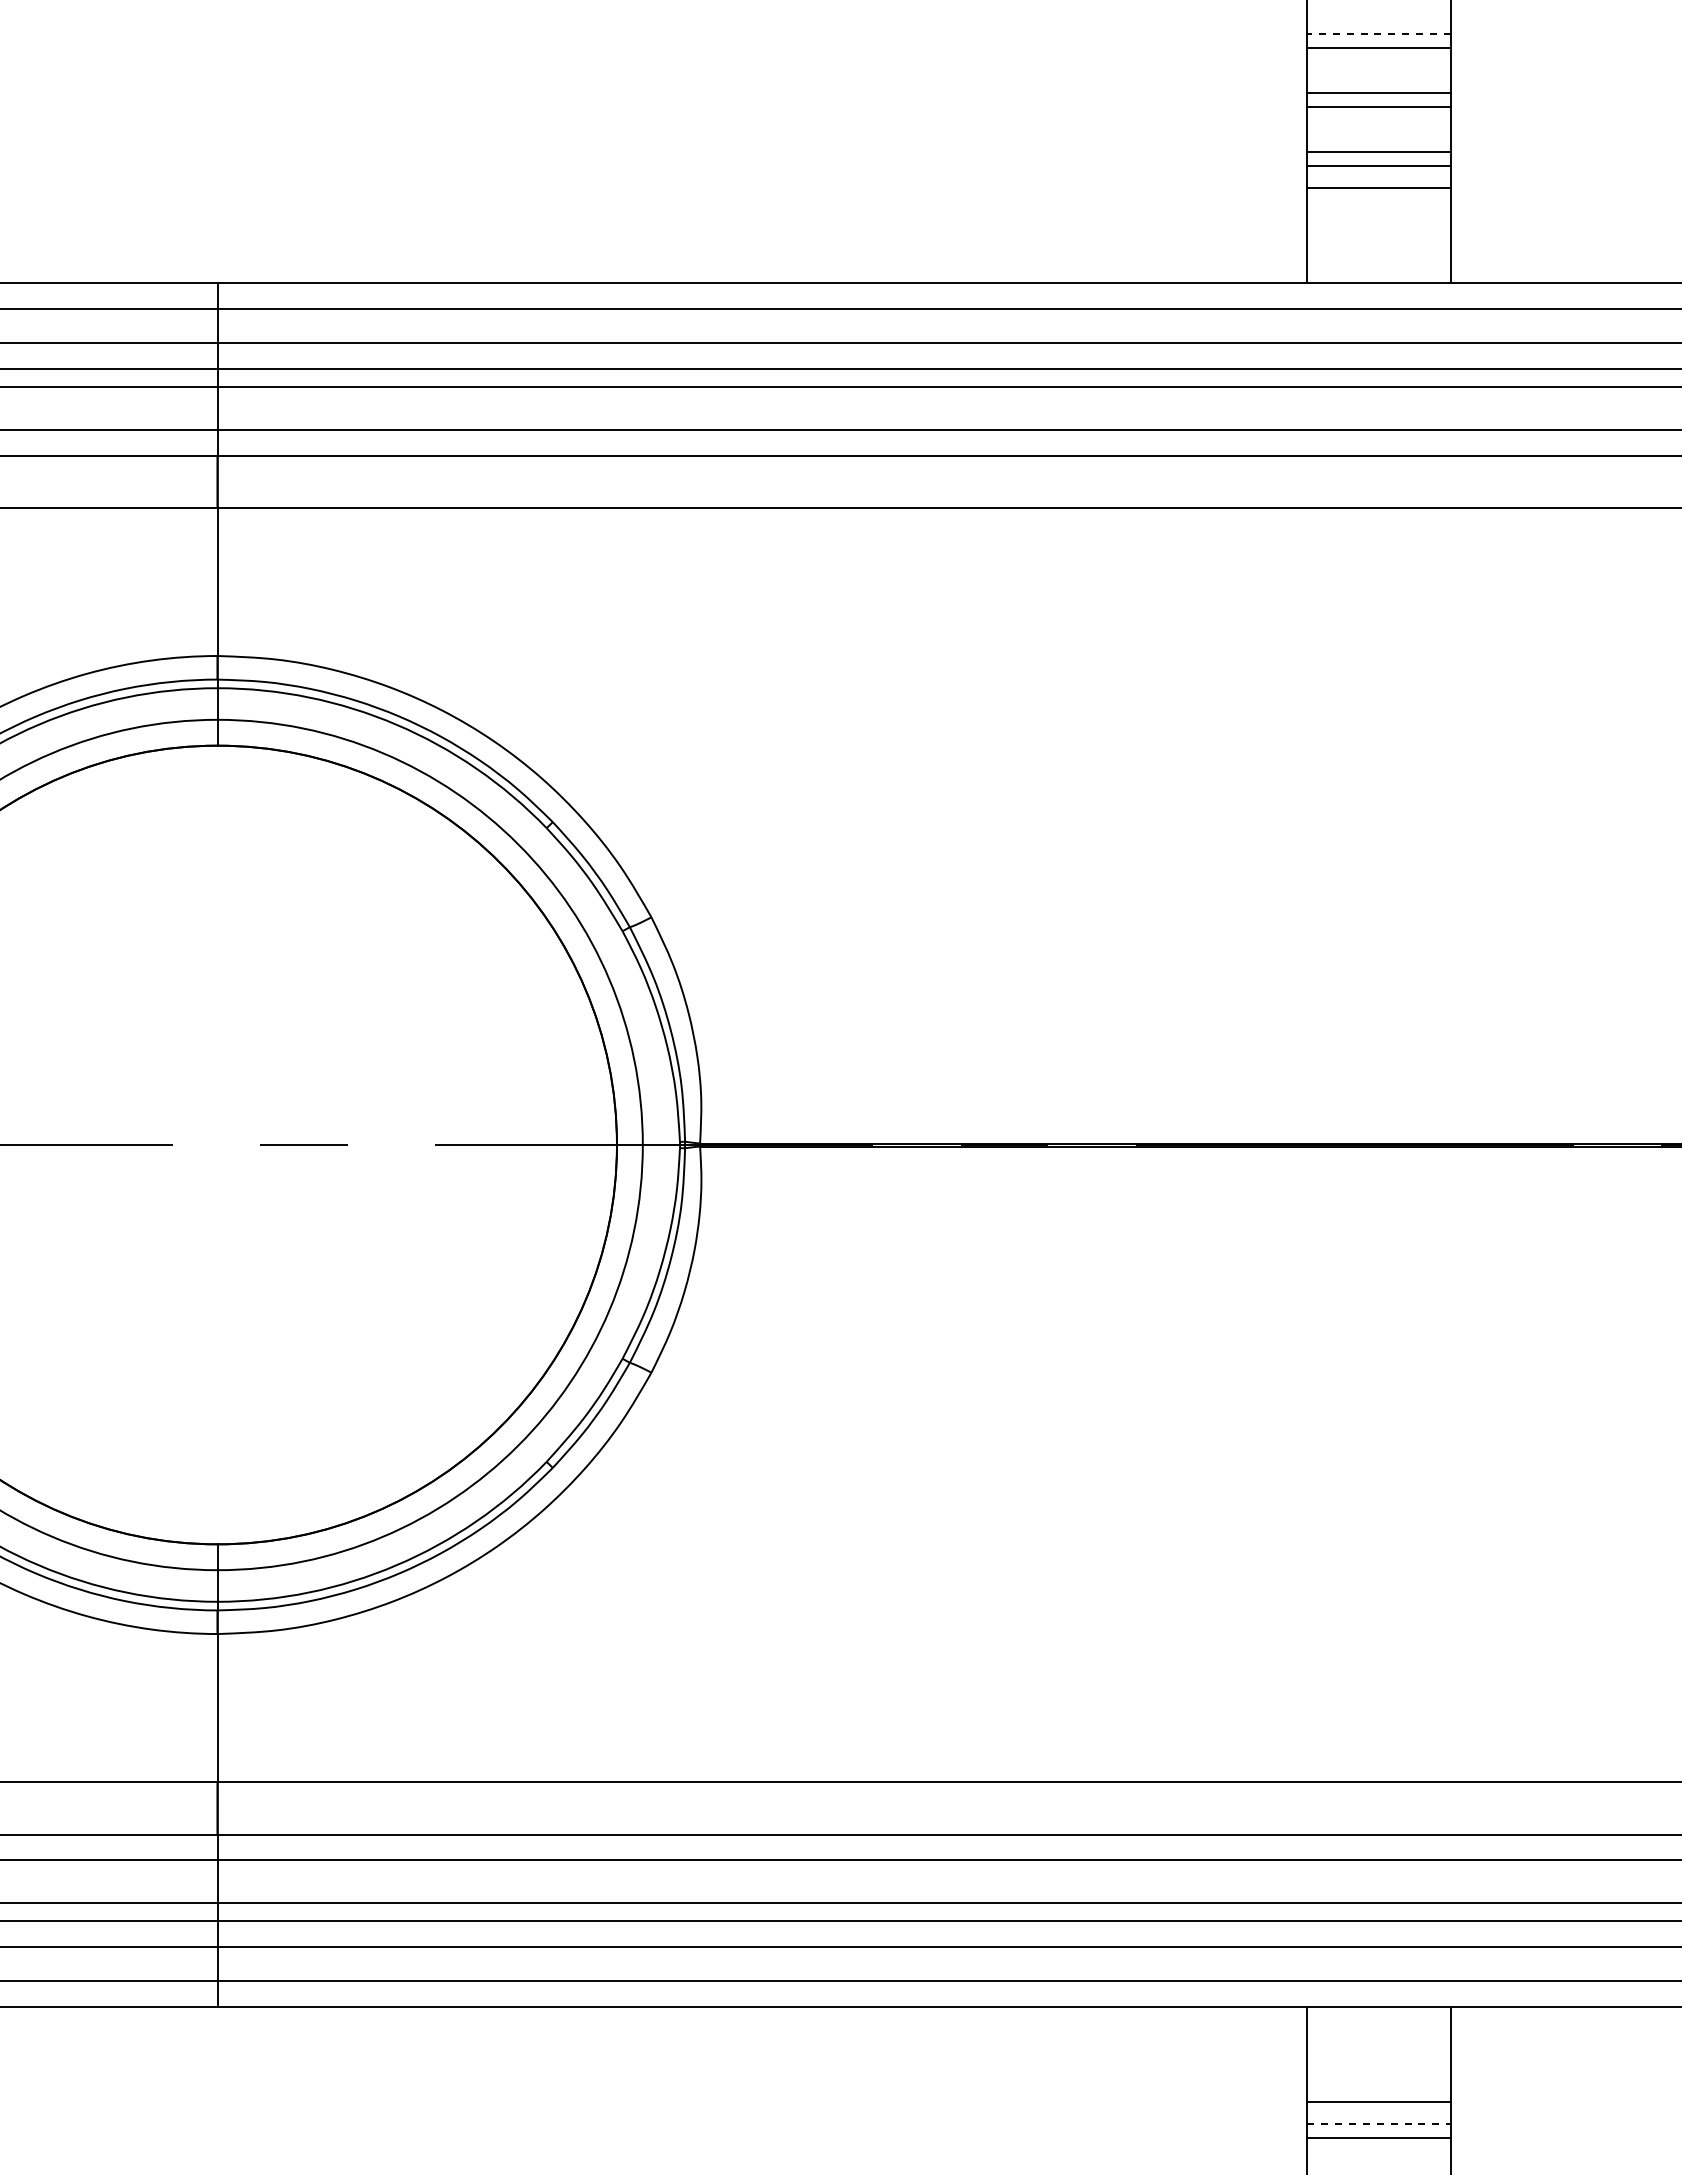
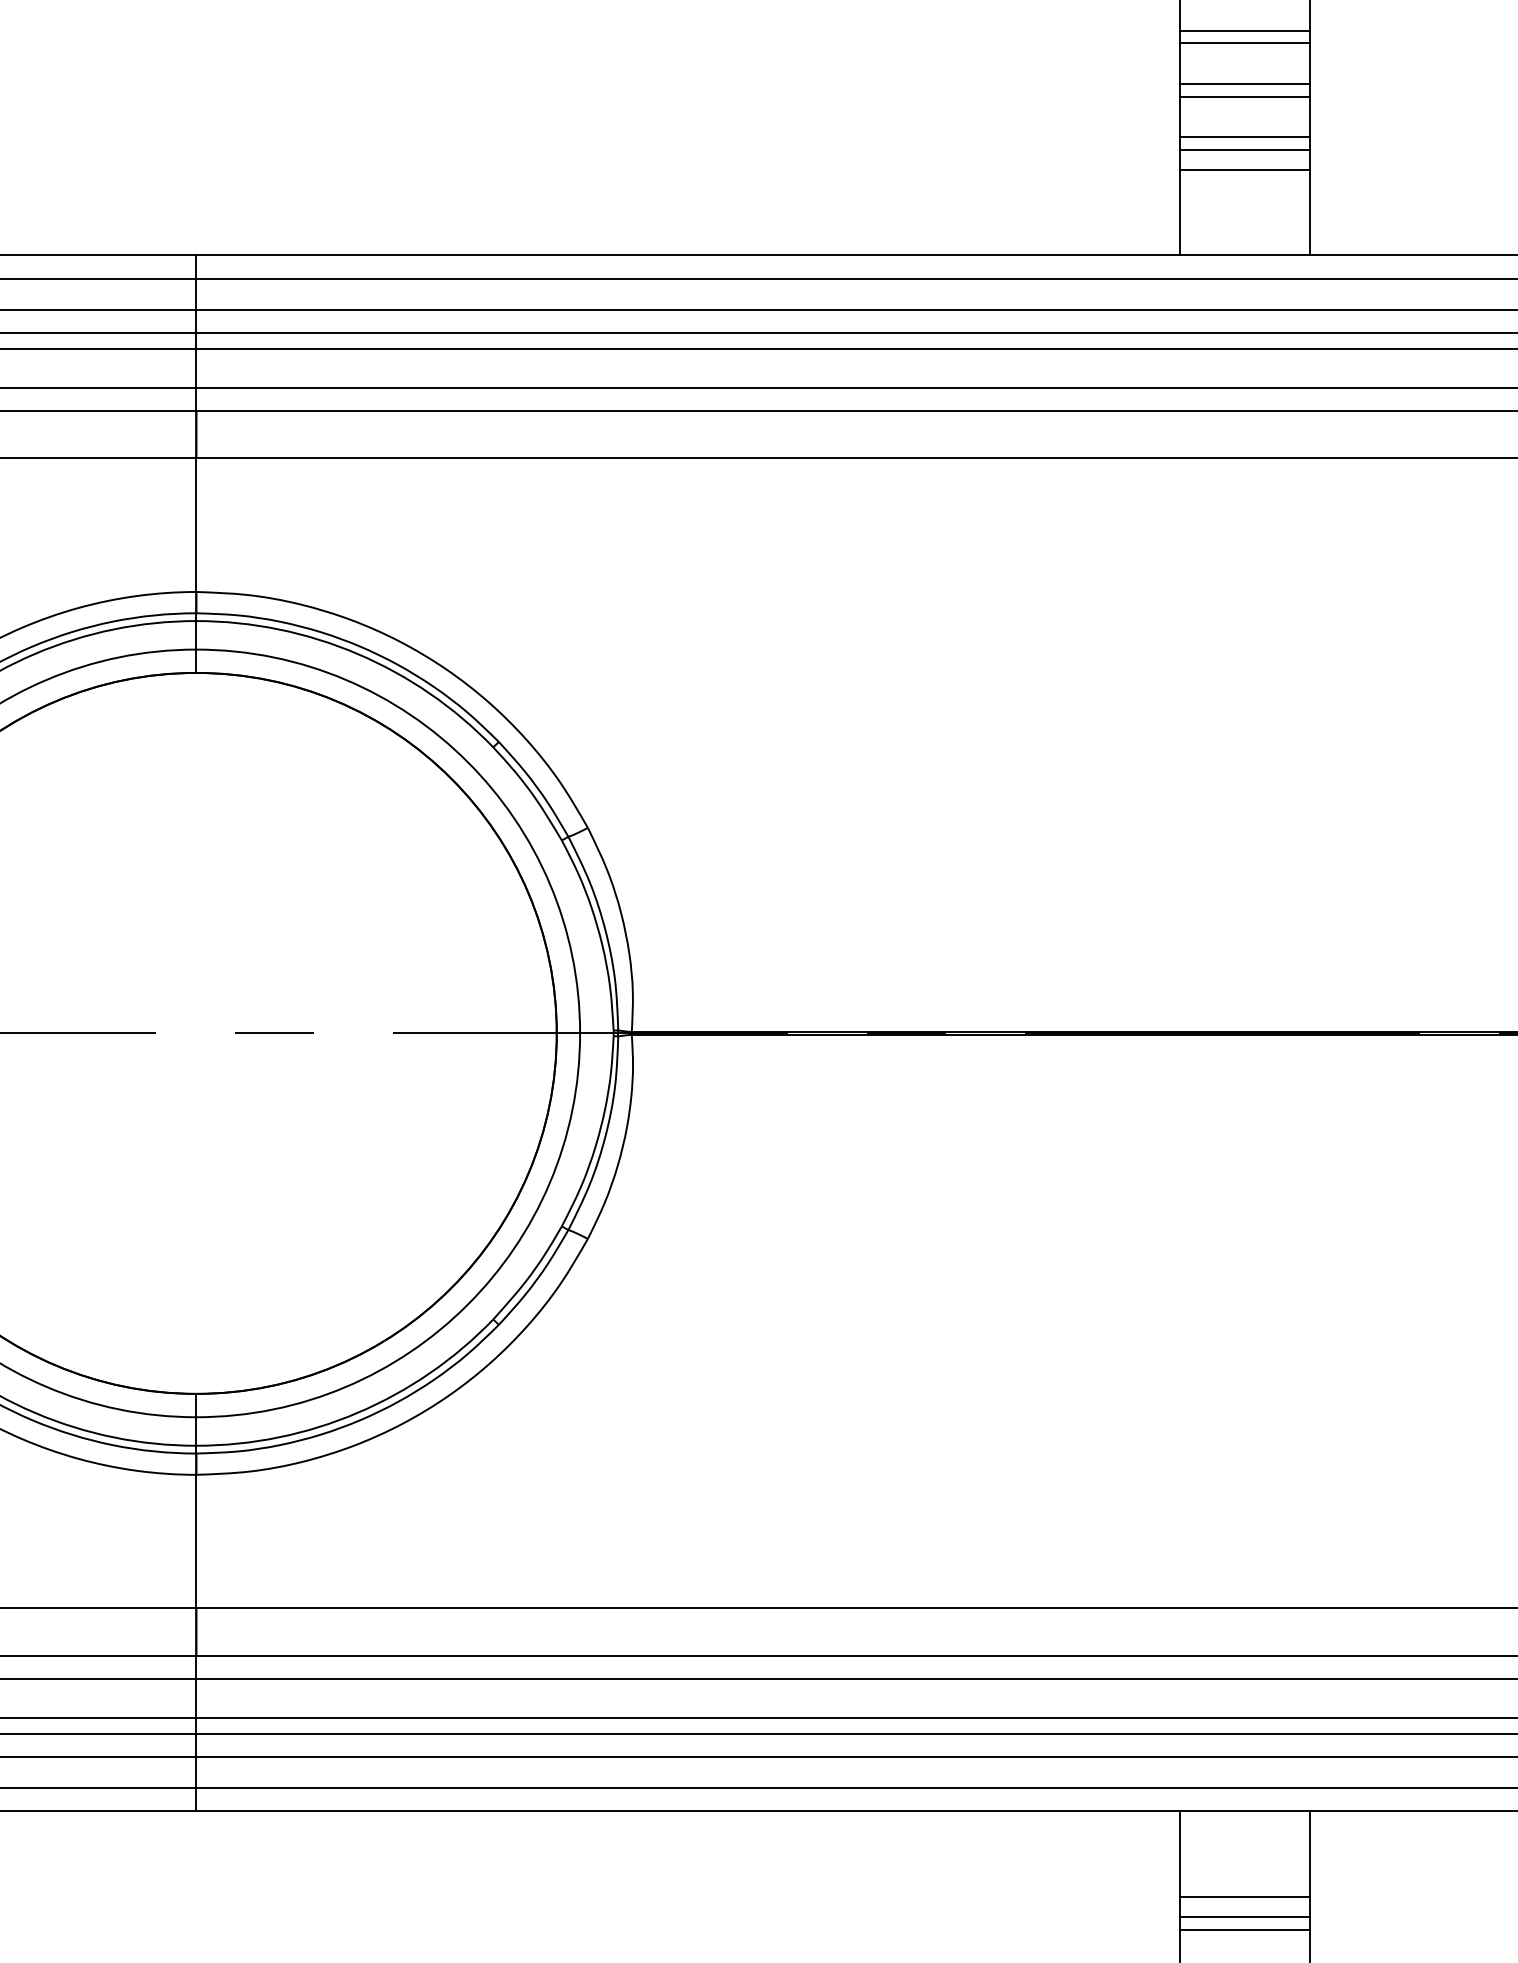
line: (1379, 34) -> (1245, 30), dashed -> solid
line: (1379, 2123) -> (1245, 1916), dashed -> solid

